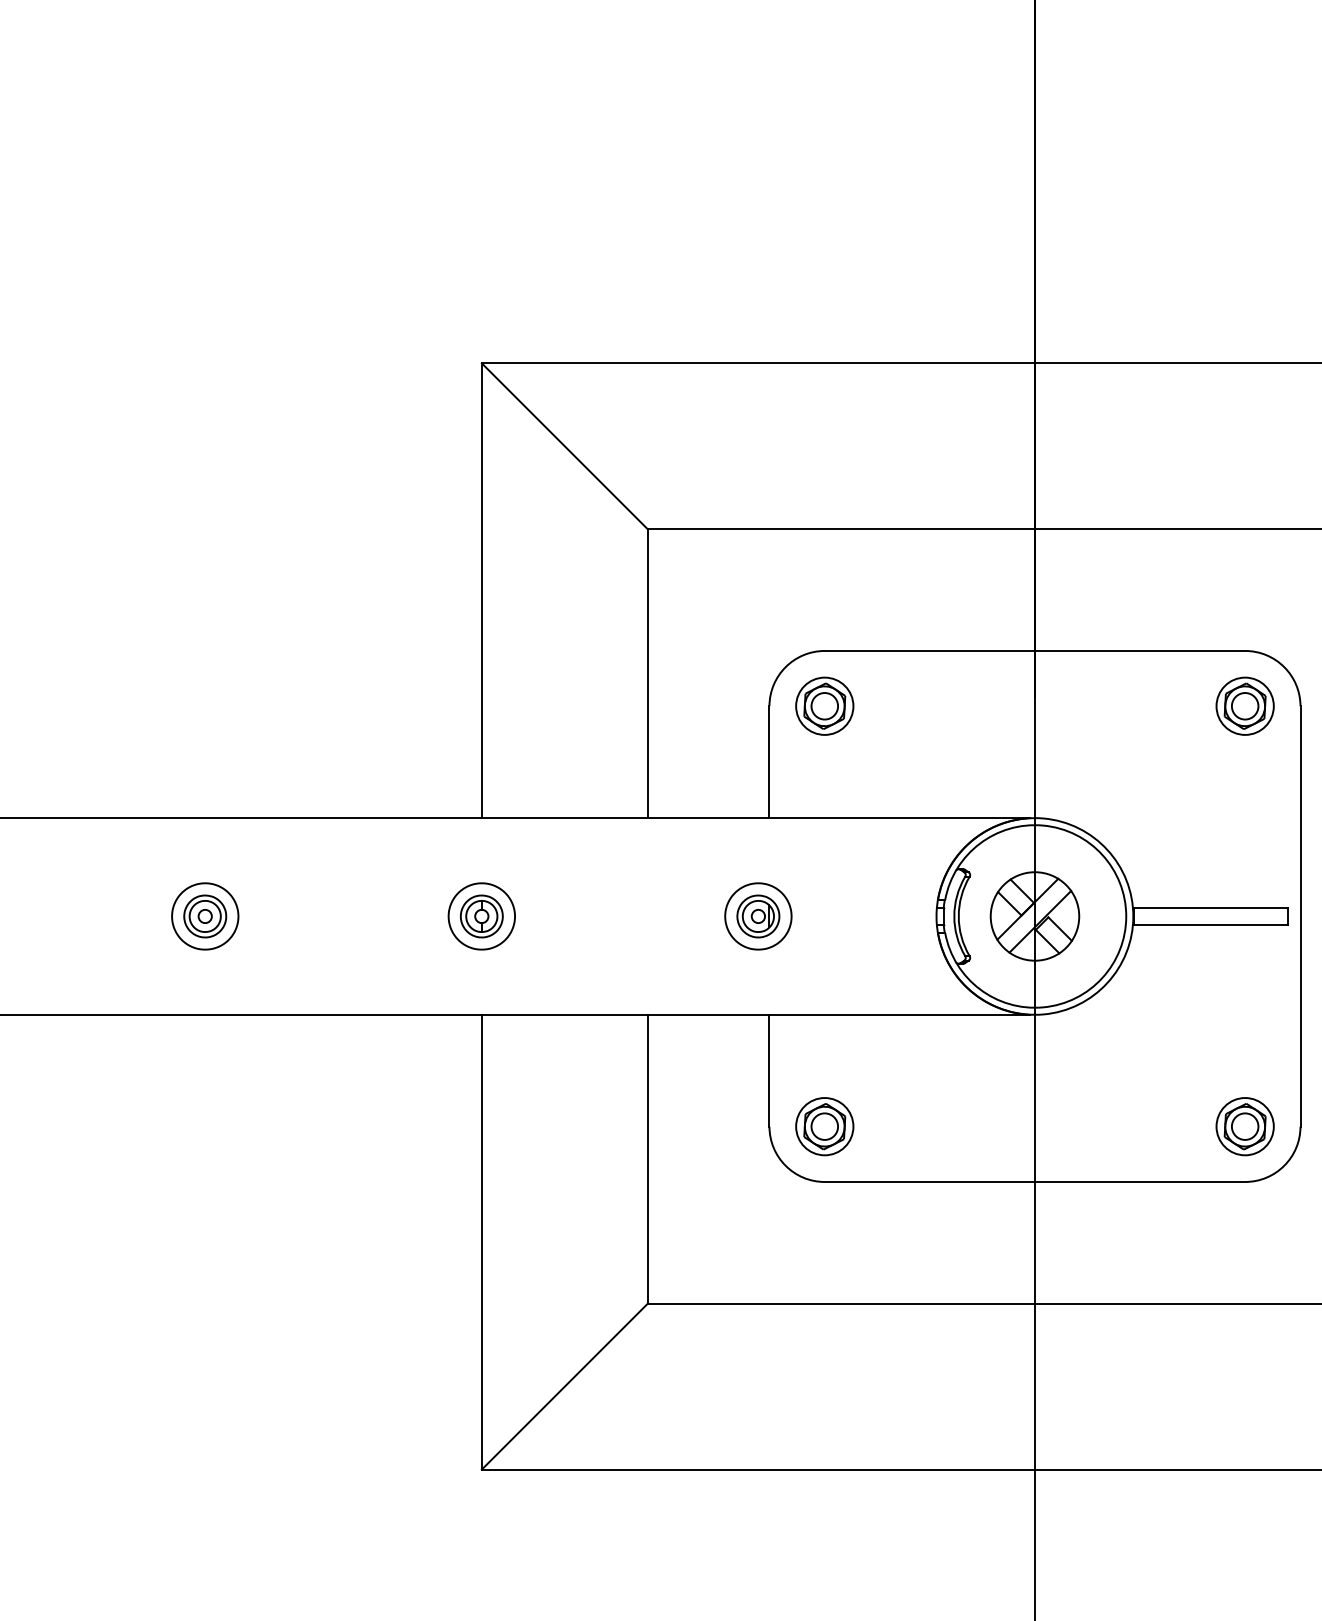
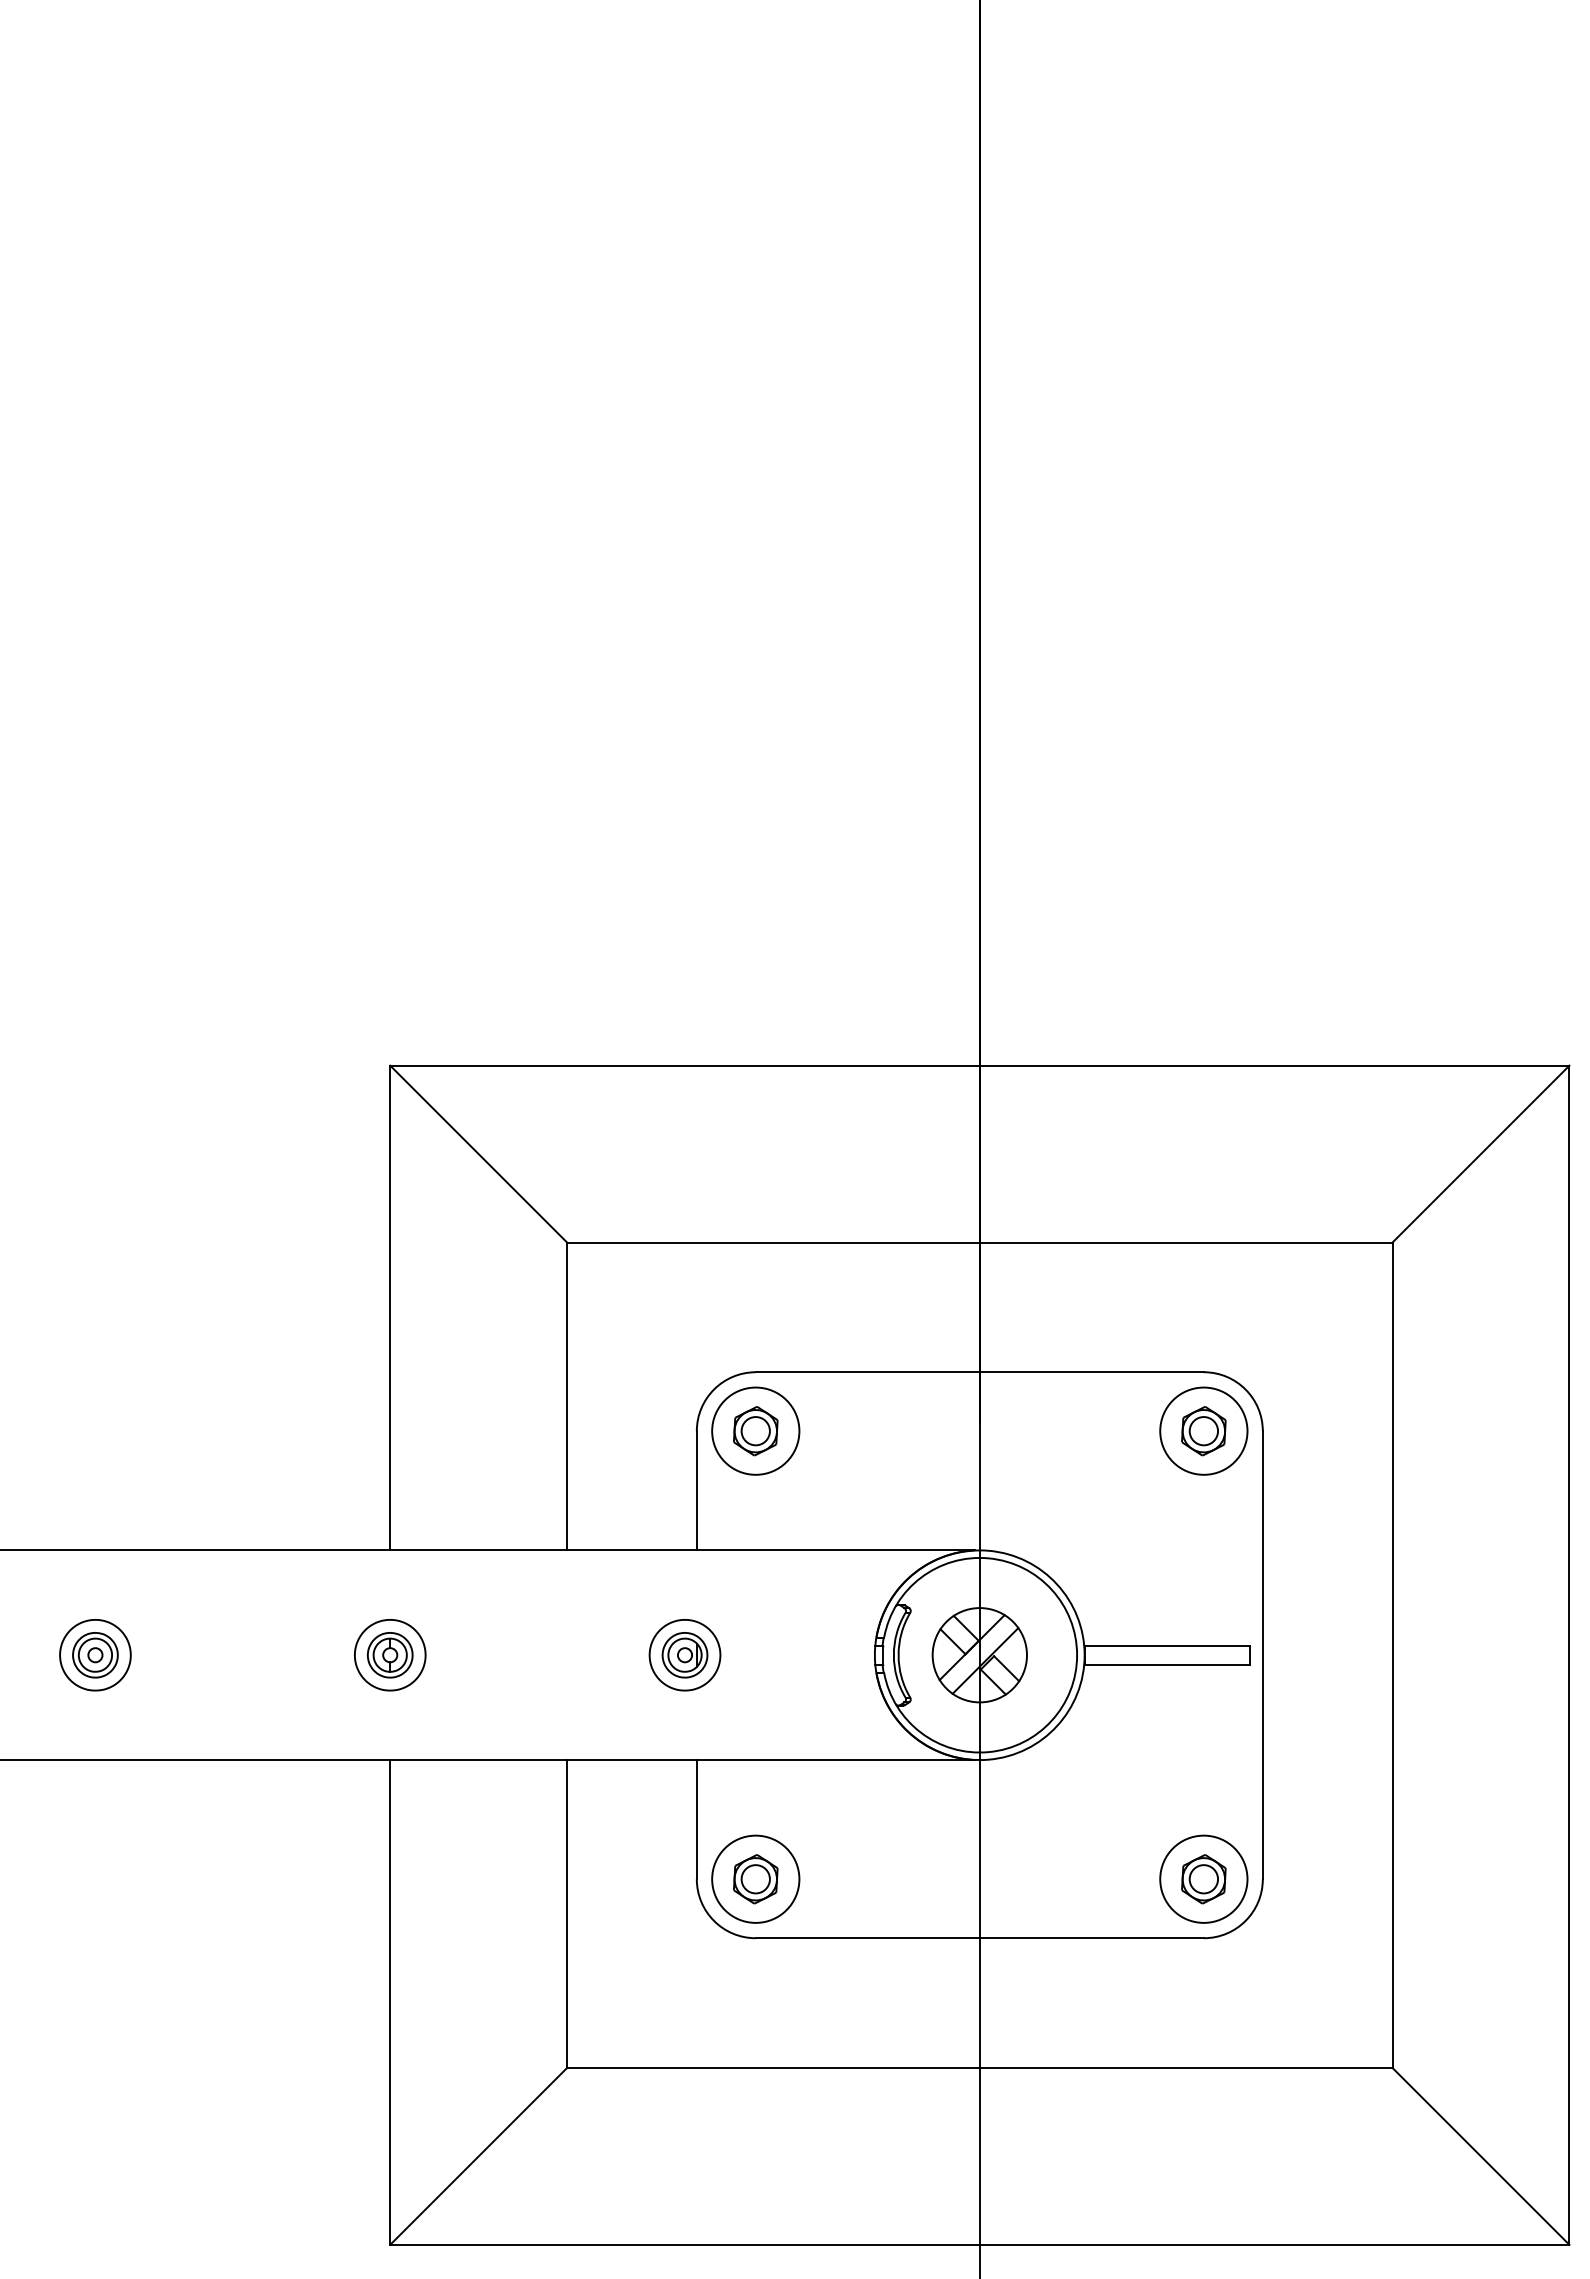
circle: (824, 705) -> (755, 1430), size x1.43
circle: (1244, 705) -> (1203, 1430), size x1.43
circle: (824, 1125) -> (755, 1878), size x1.43
circle: (1244, 1125) -> (1203, 1878), size x1.43

